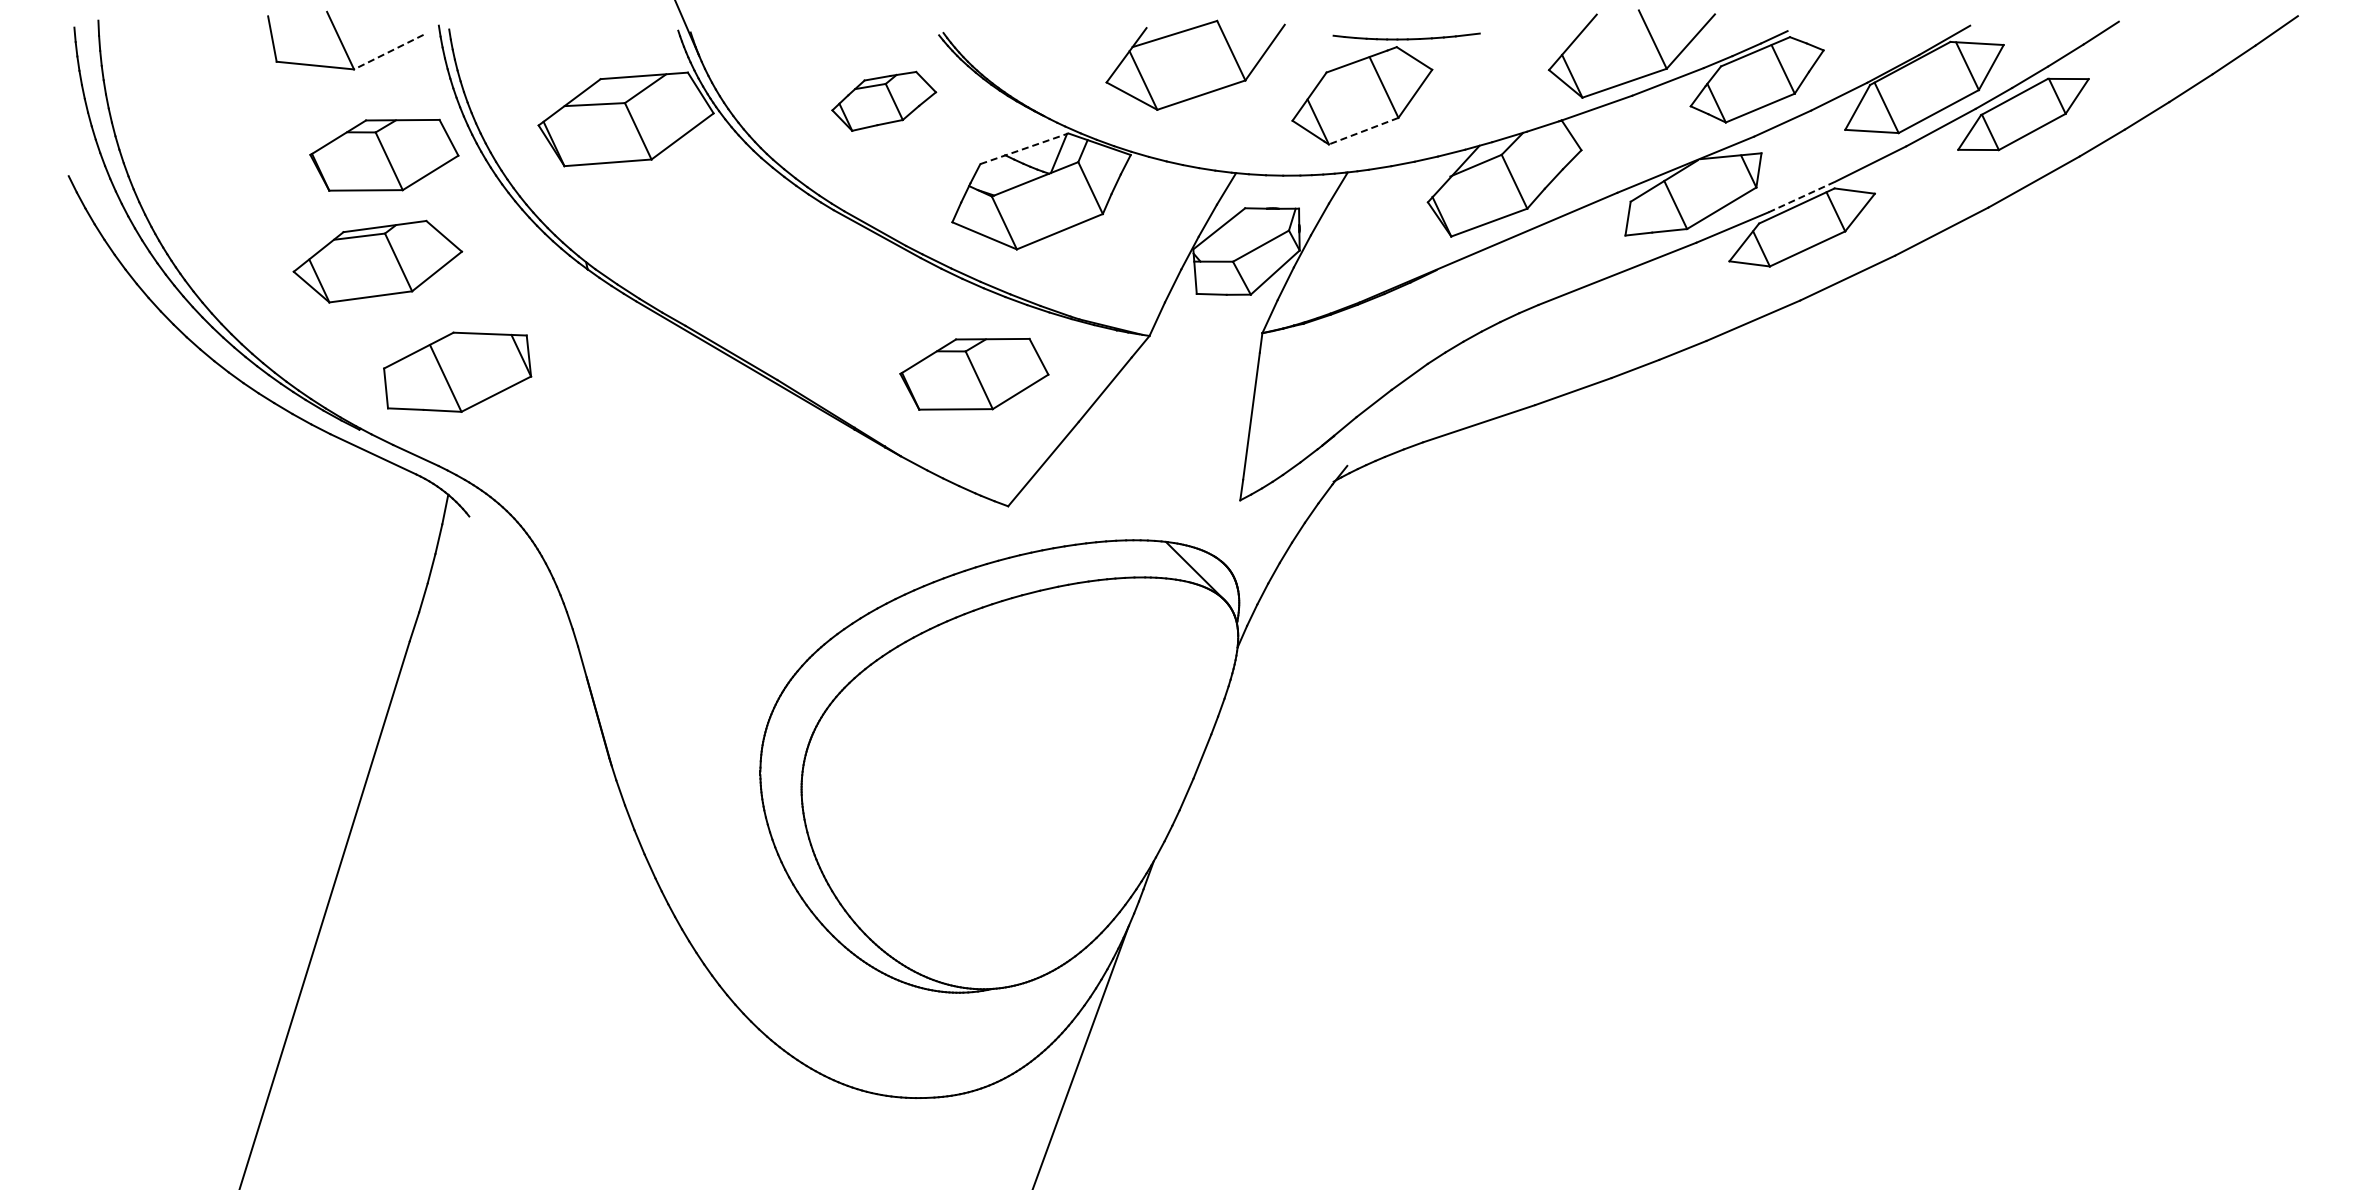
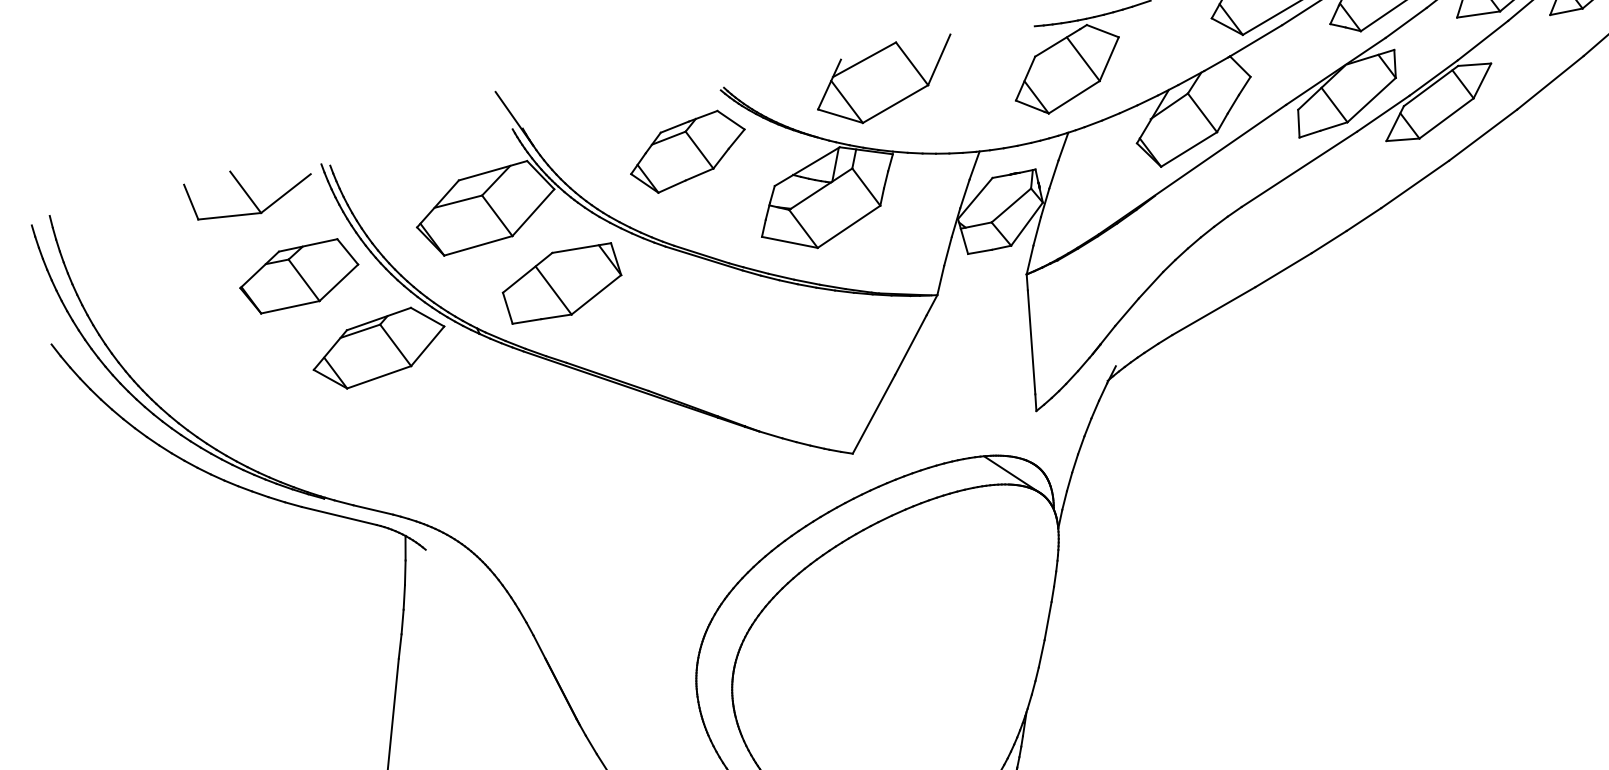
line: (388, 52) -> (285, 193), dashed -> solid
part: (1195, 64) -> (885, 80), moved
part: (884, 101) -> (688, 151), size x1.43
line: (1363, 131) -> (1074, 97), dashed -> solid
line: (1024, 148) -> (807, 166), dashed -> solid
line: (1801, 197) -> (1433, 78), dashed -> solid
part: (377, 261) -> (378, 348), moved
part: (457, 371) -> (561, 283), moved
part: (974, 373) -> (804, 353), removed

